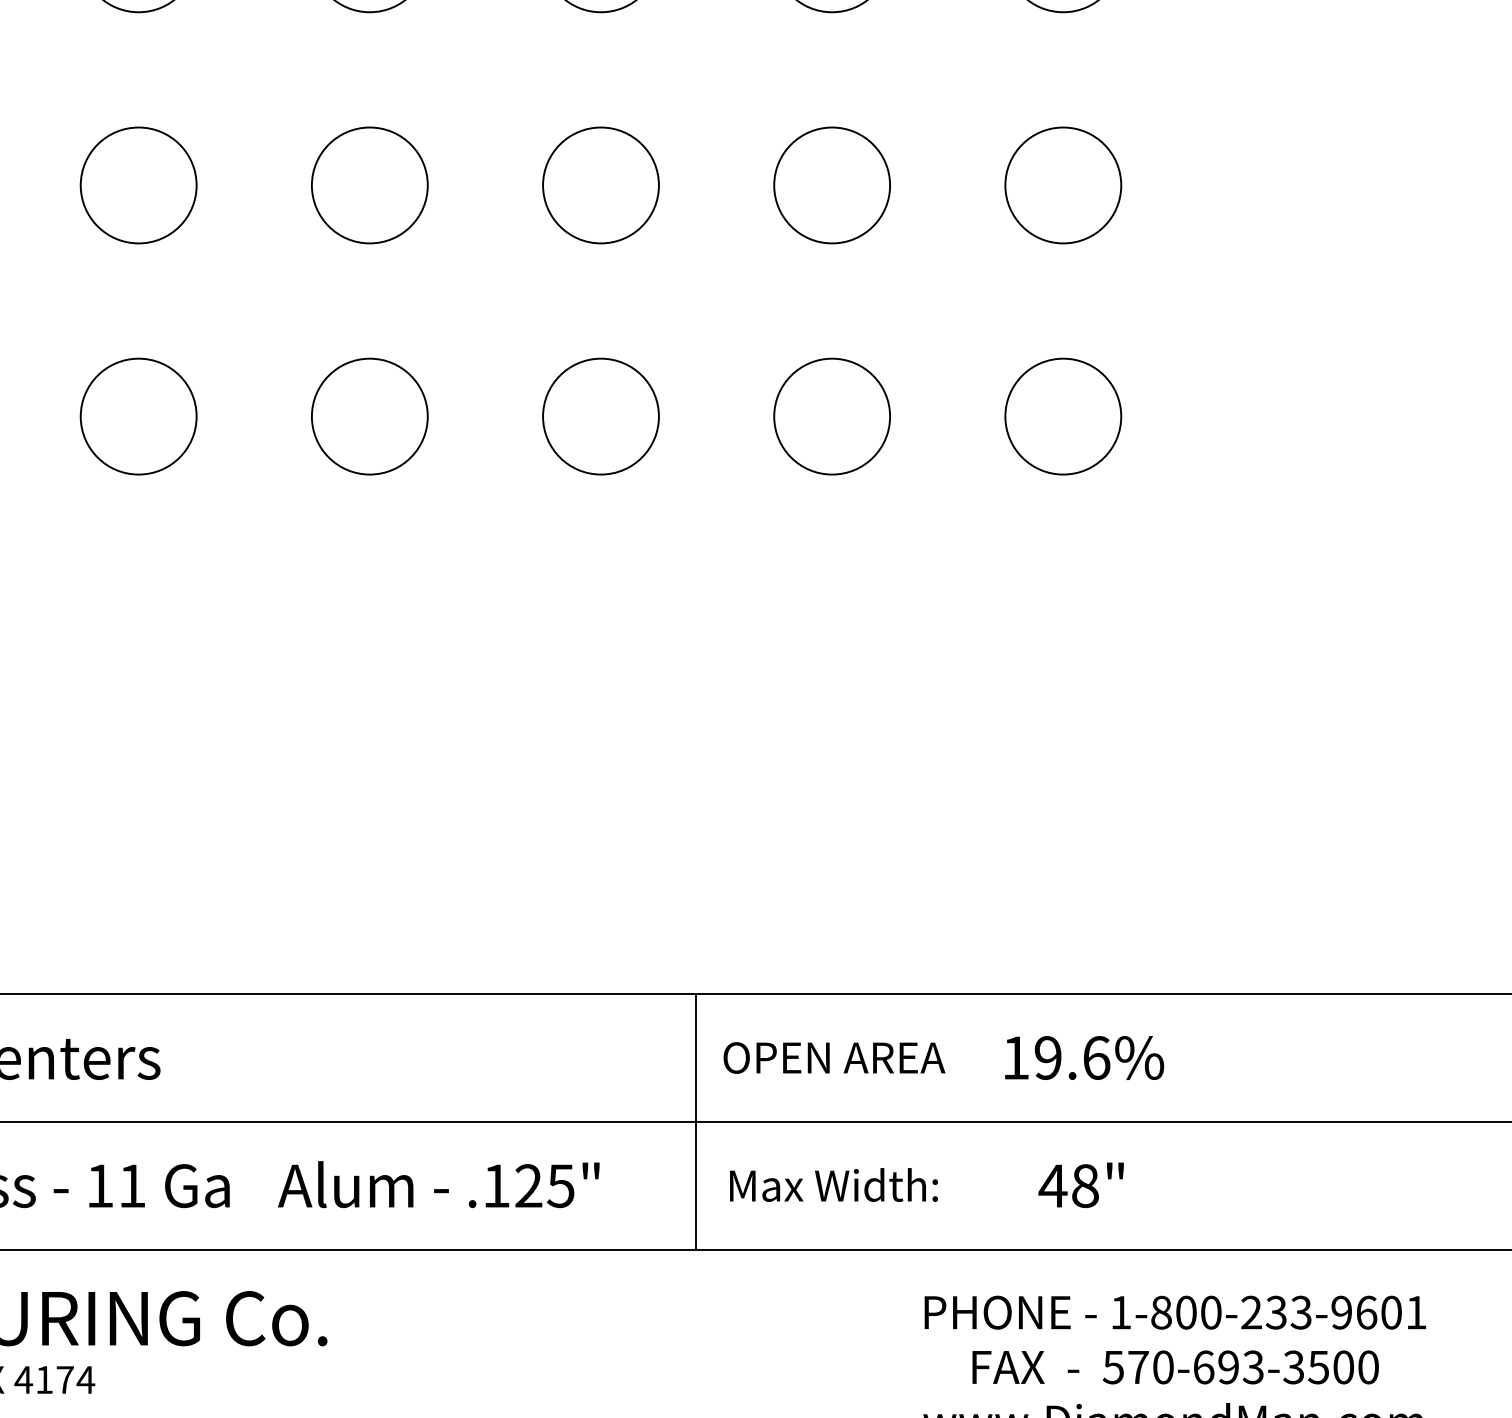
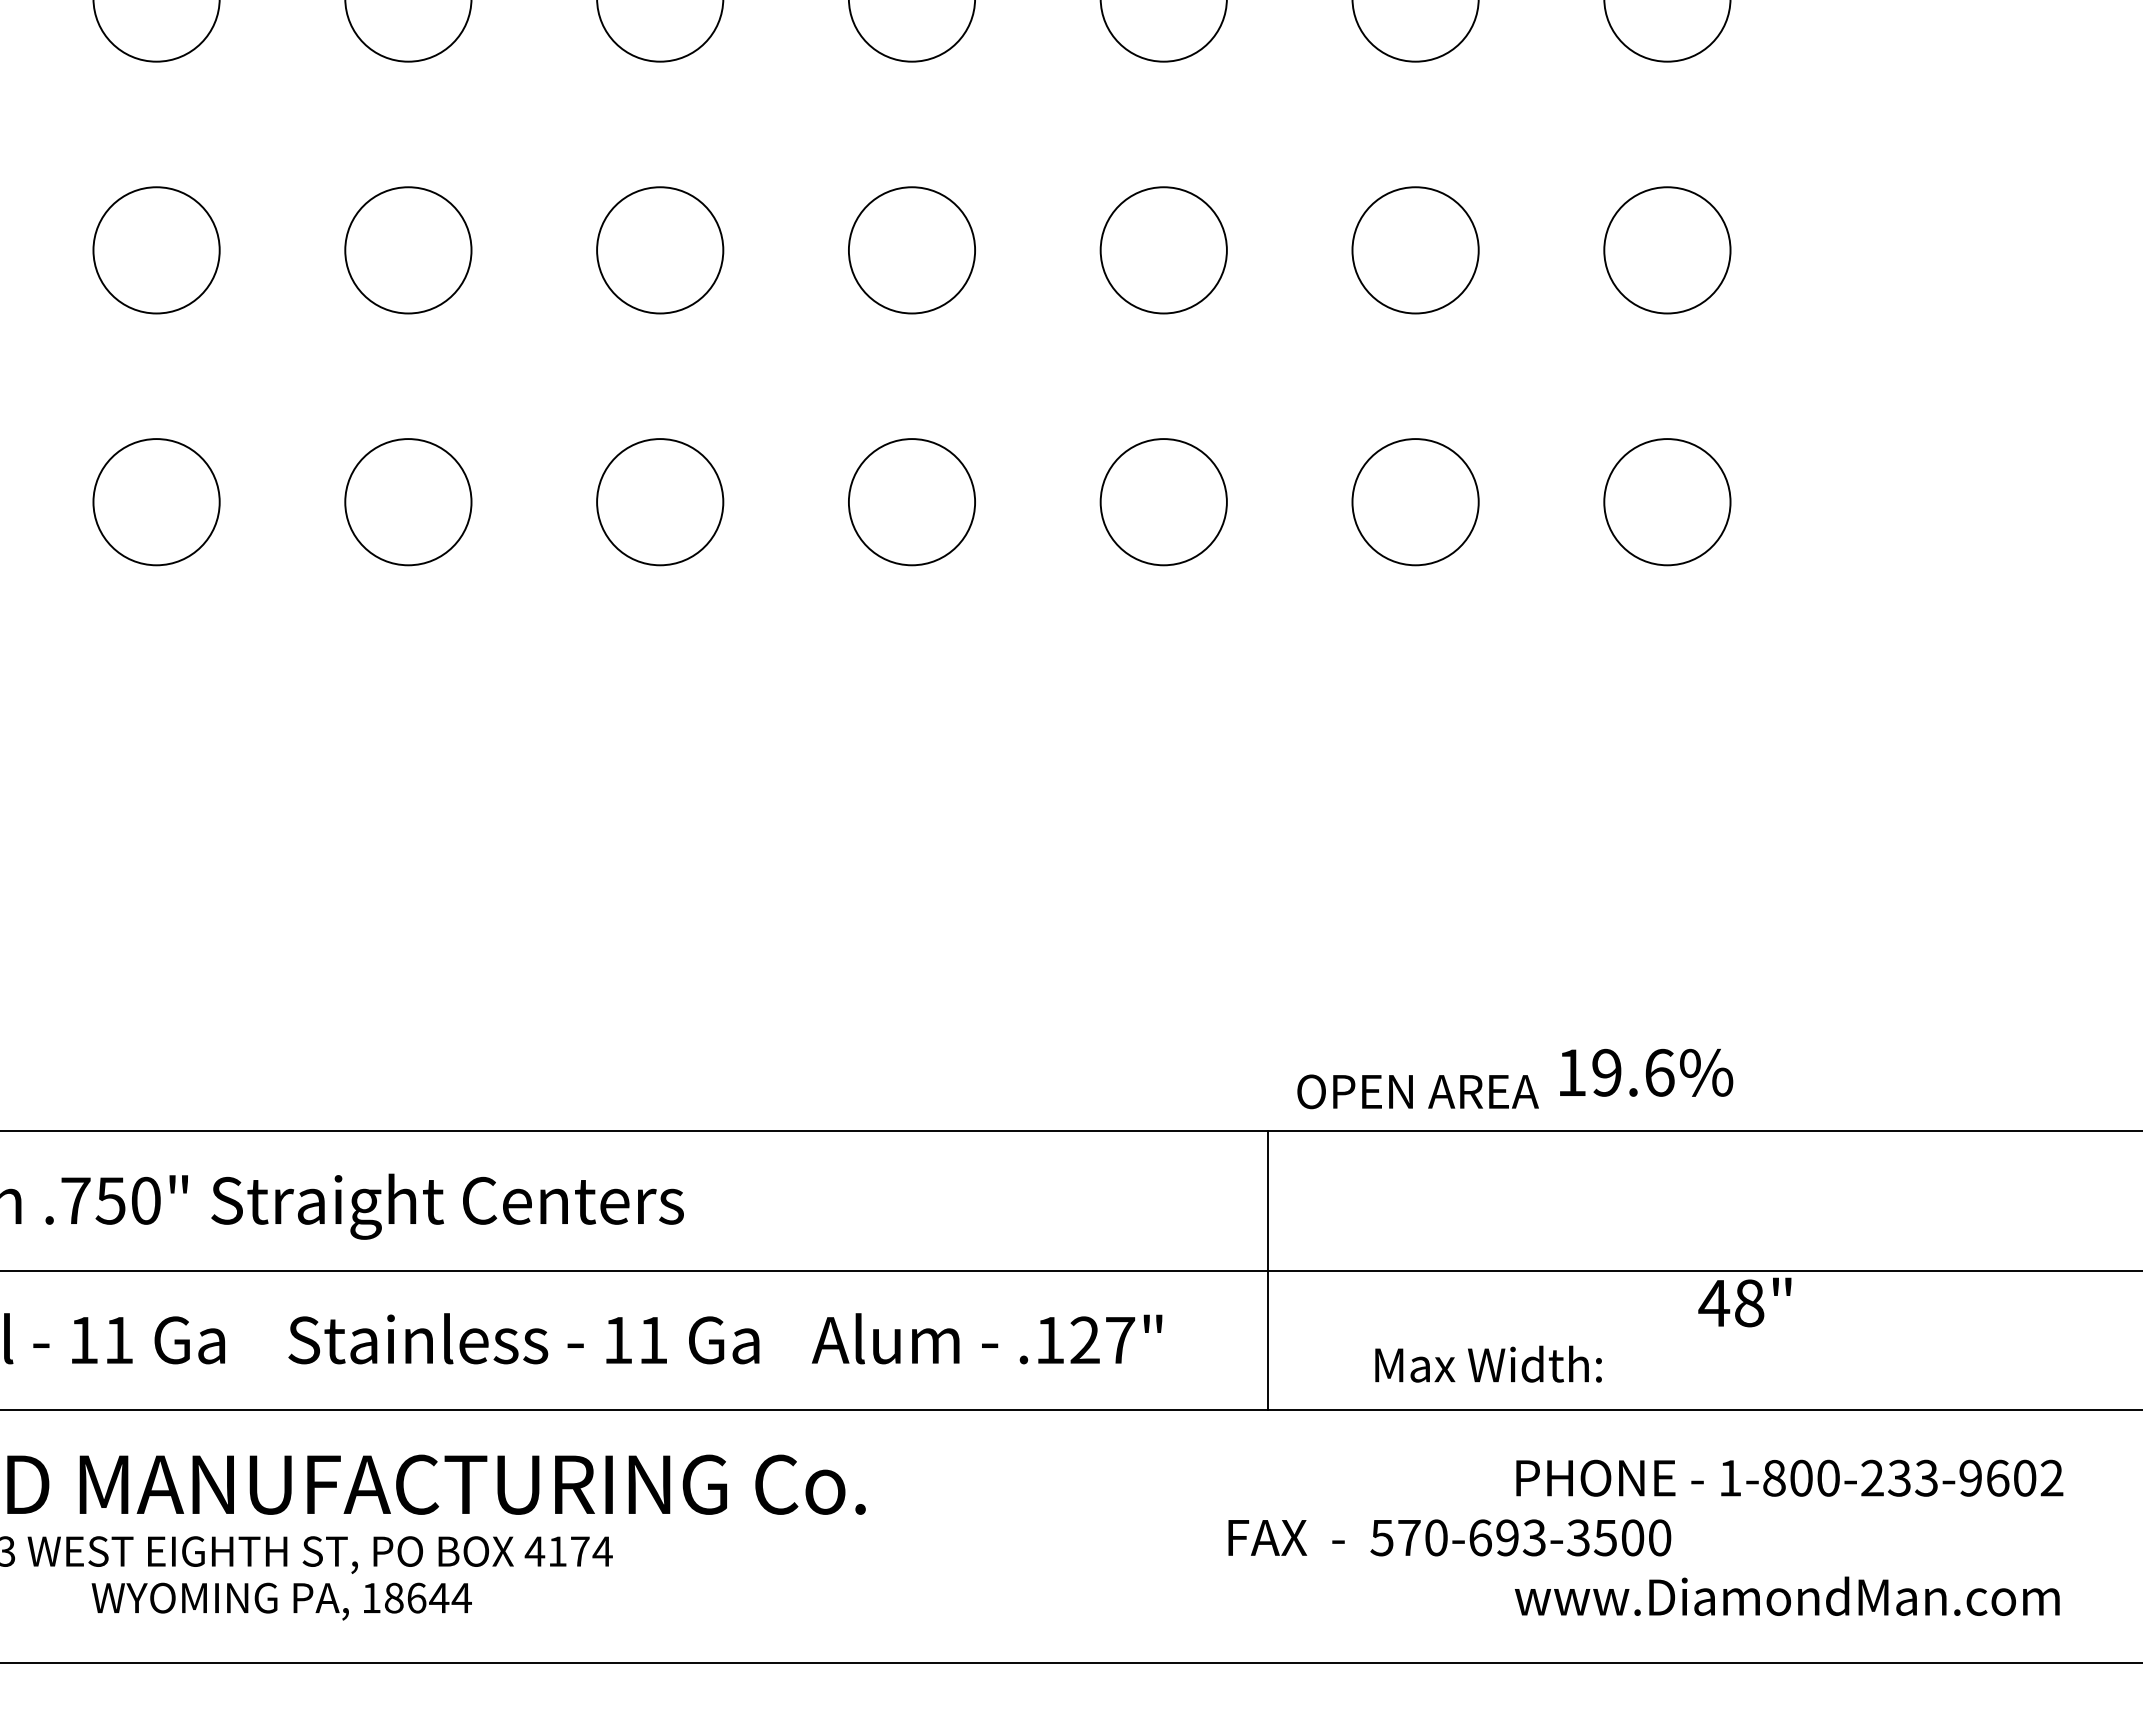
text: (833, 1057) -> (1417, 1091), moved
text: (1084, 1057) -> (1646, 1072), moved
text: (833, 1184) -> (1488, 1363), moved
text: (1080, 1185) -> (1744, 1302), moved
text: (561, 1186) -> (1120, 1340), .125" -> .127"
text: (1415, 1311) -> (2051, 1477), 1-800-233-9601 -> 1-800-233-9602
text: (1175, 1367) -> (1449, 1537), moved

